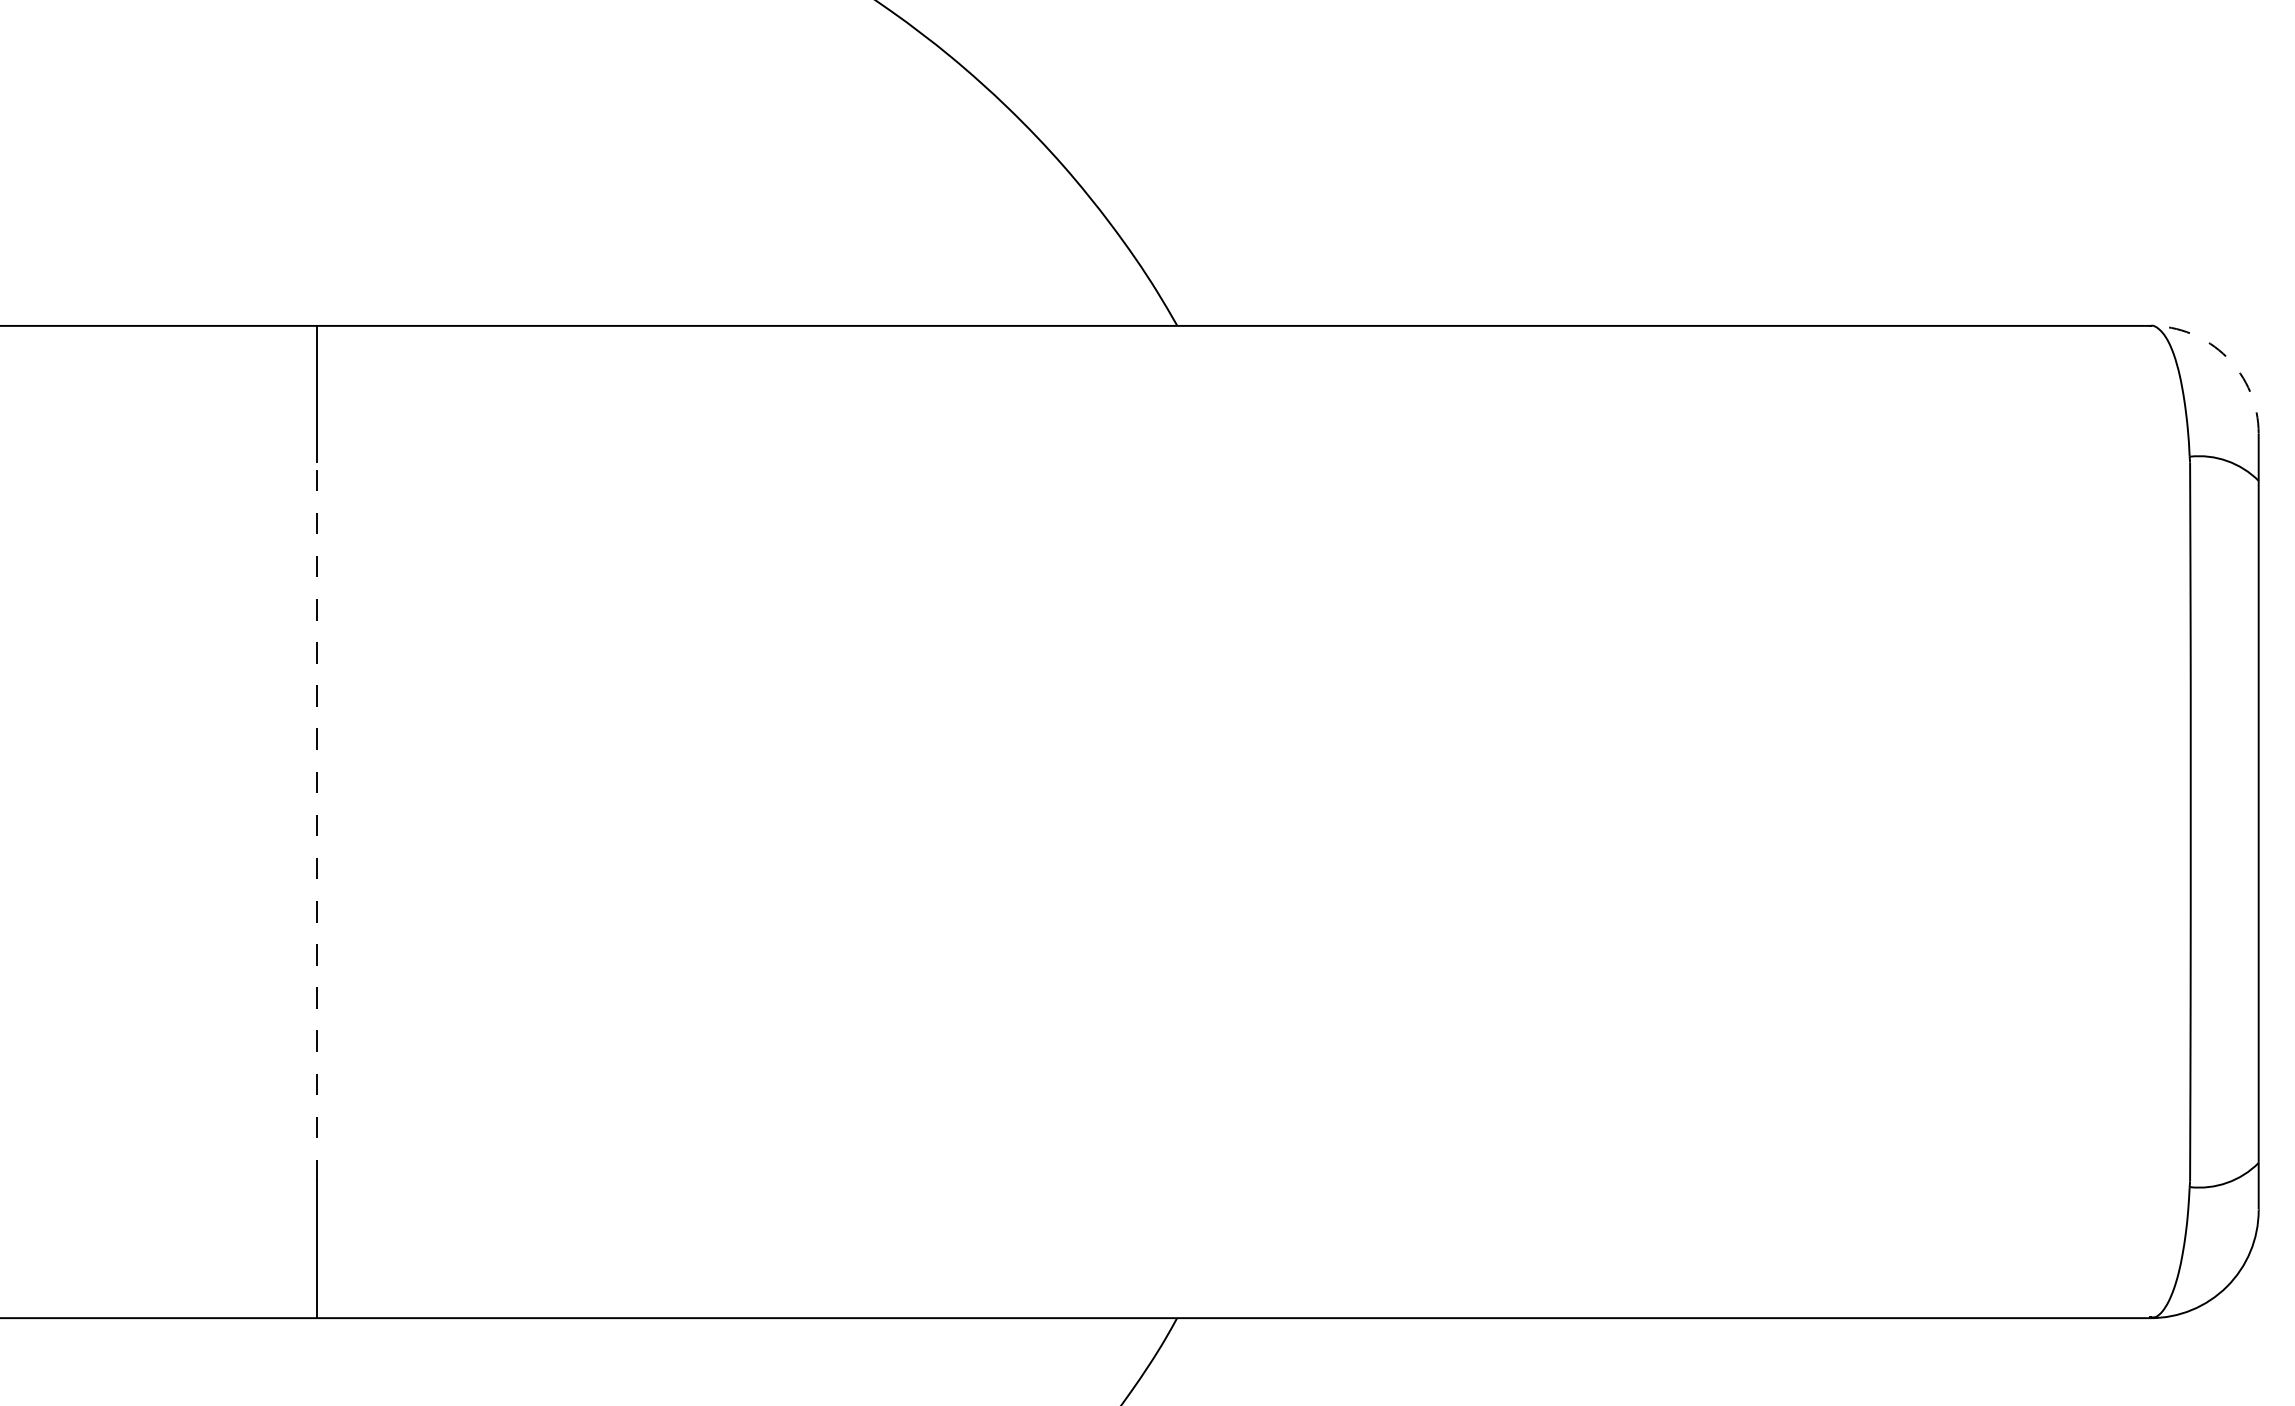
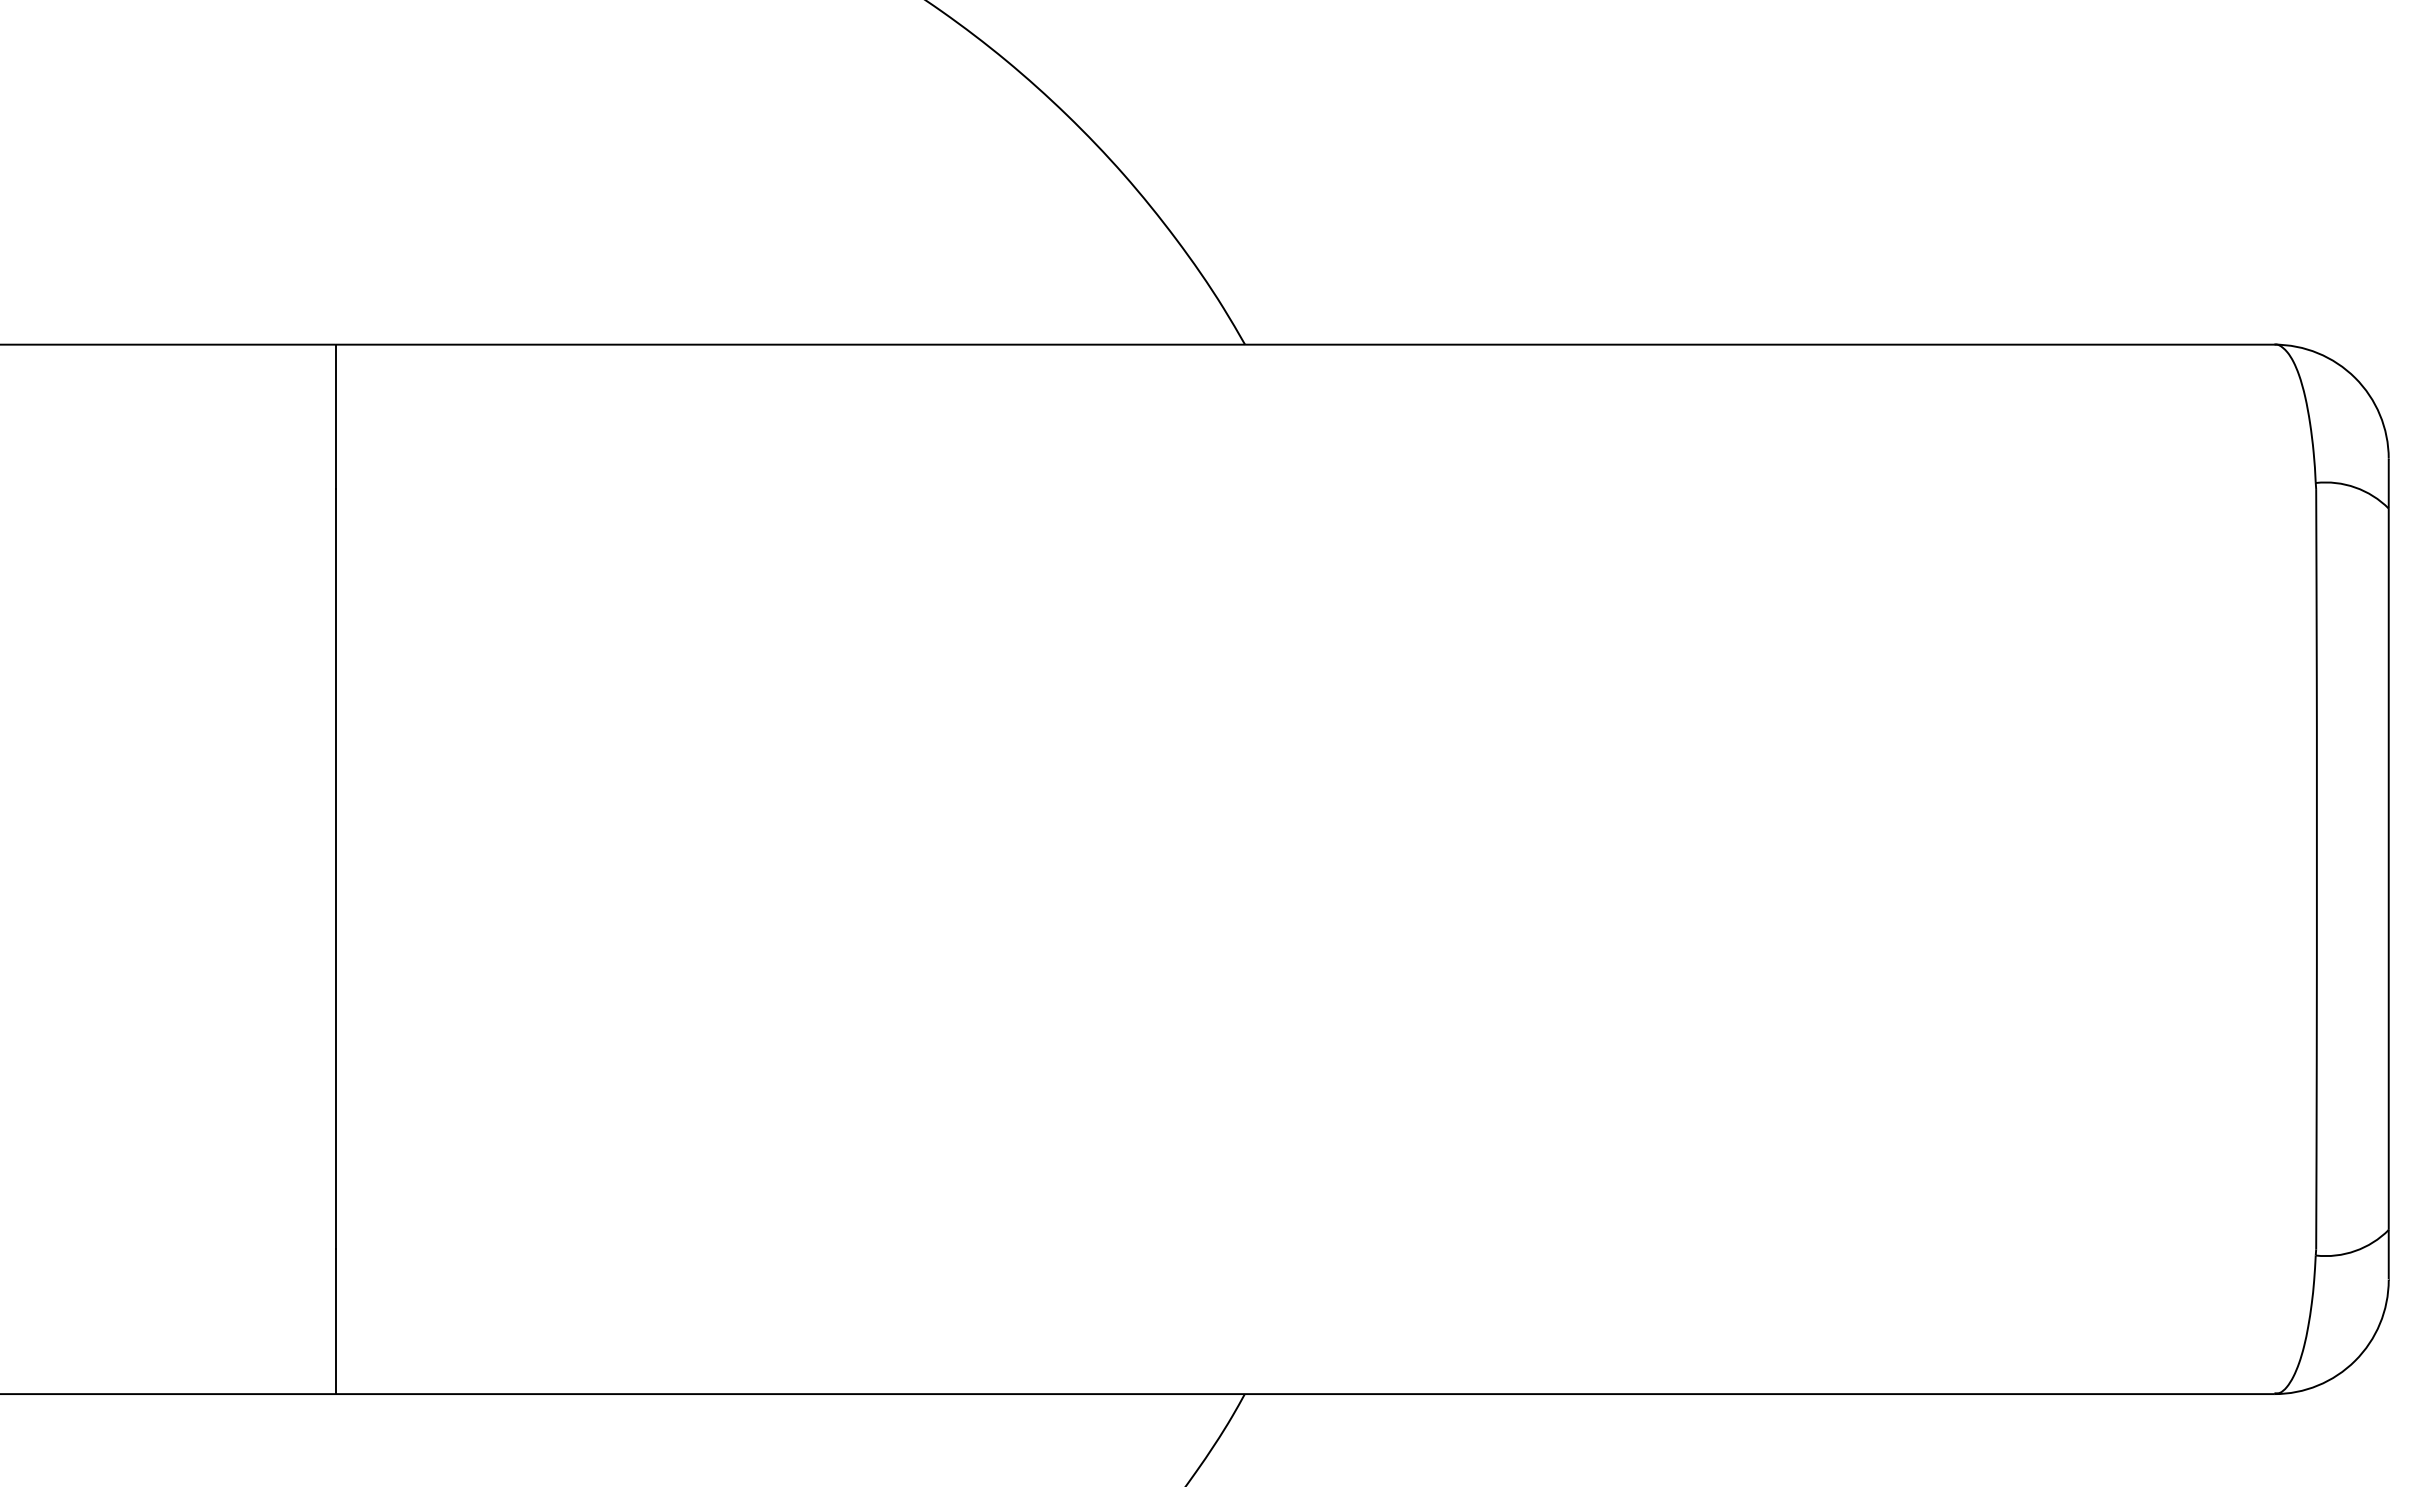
arc: (2227, 356) -> (2355, 377), dashed -> solid
line: (317, 821) -> (335, 868), dashed -> solid

